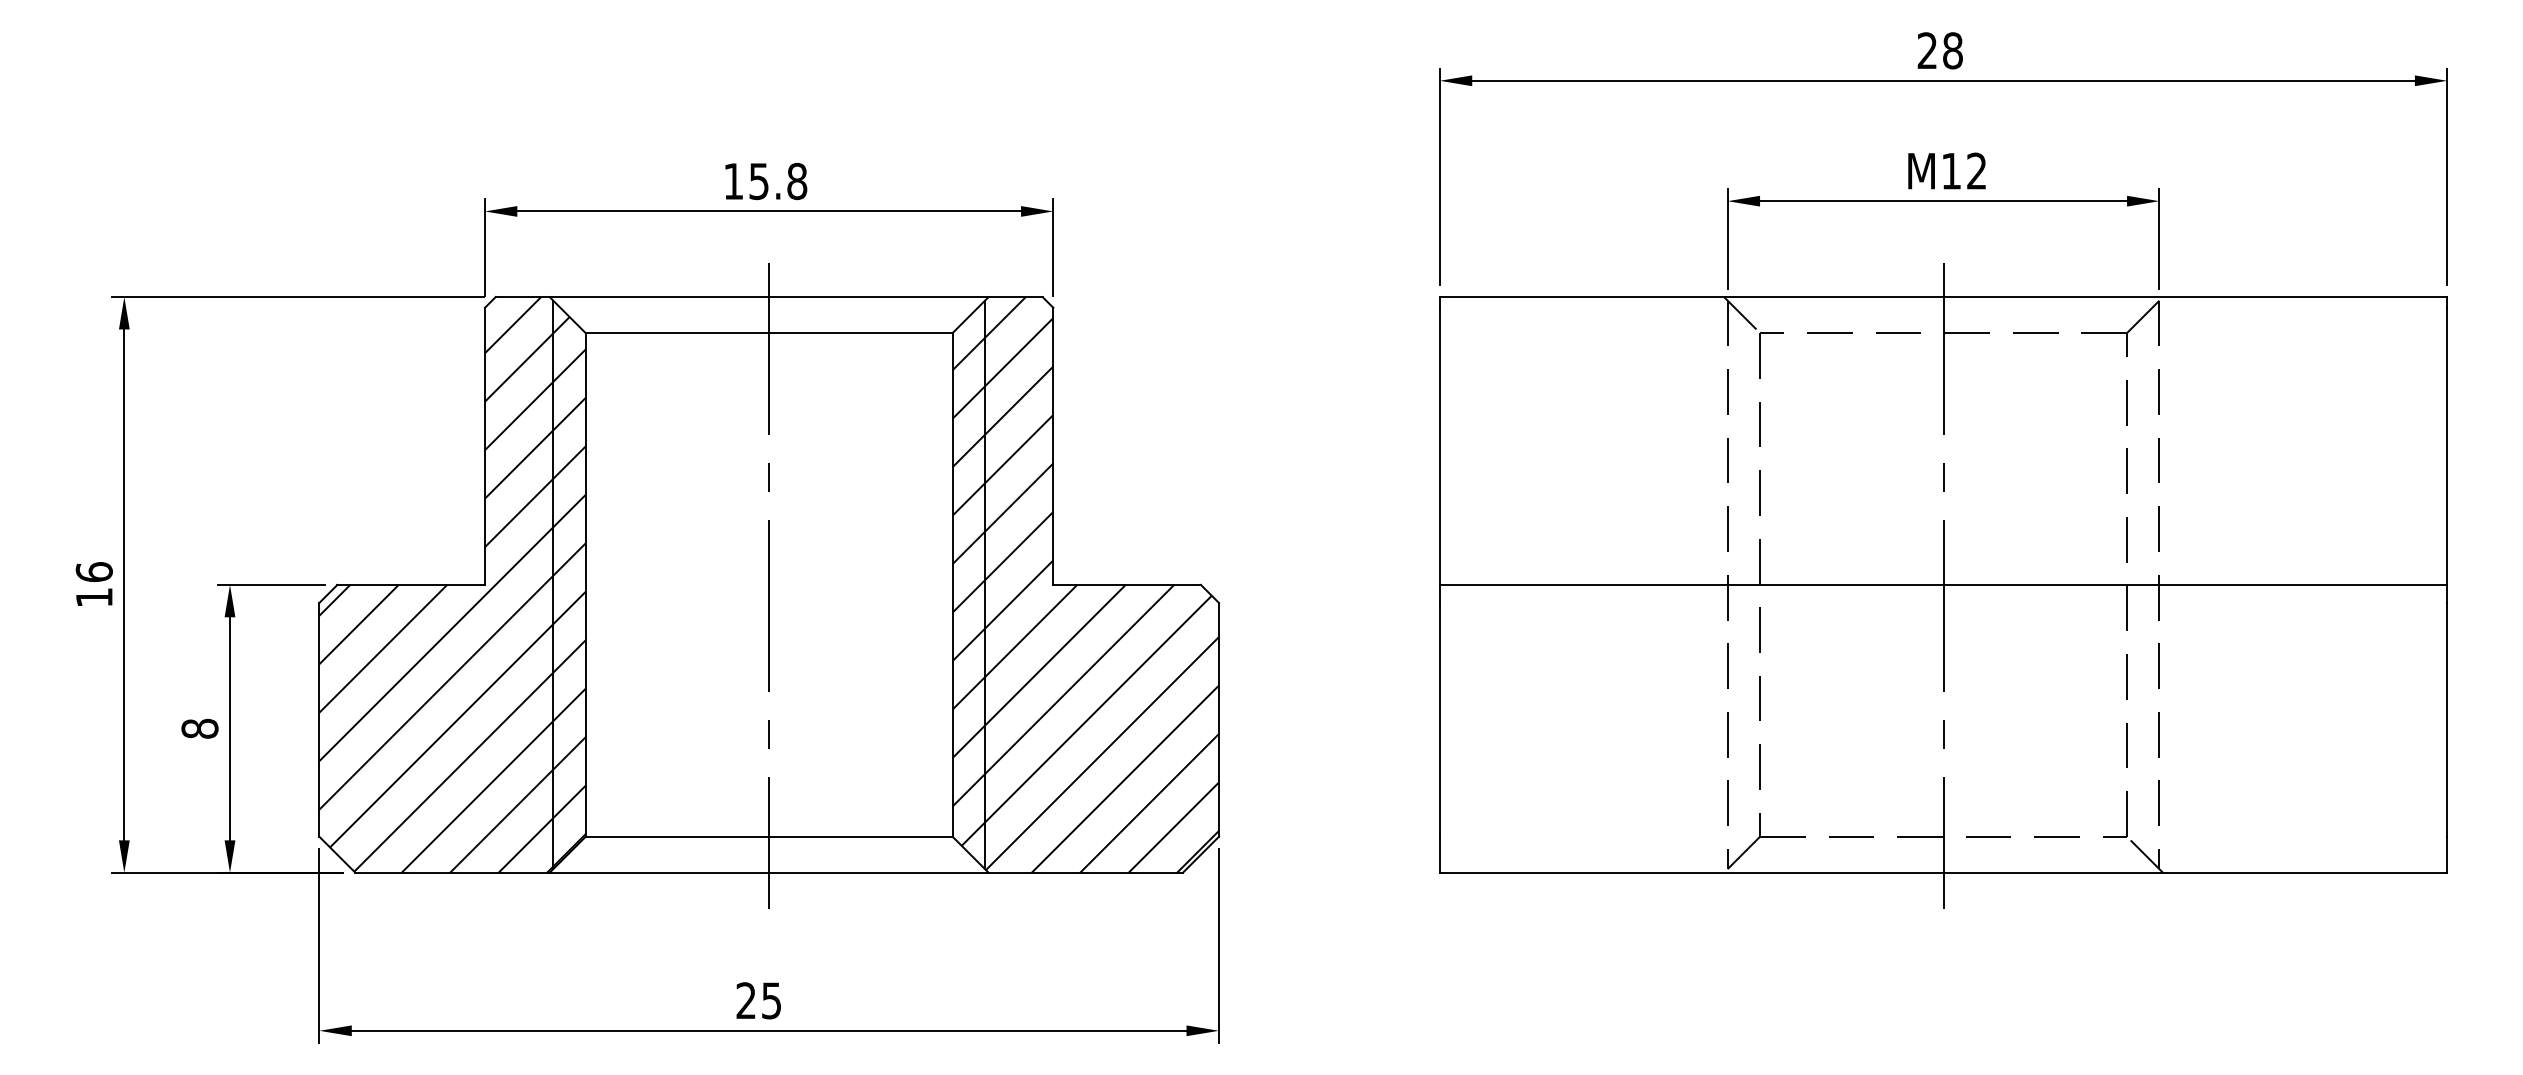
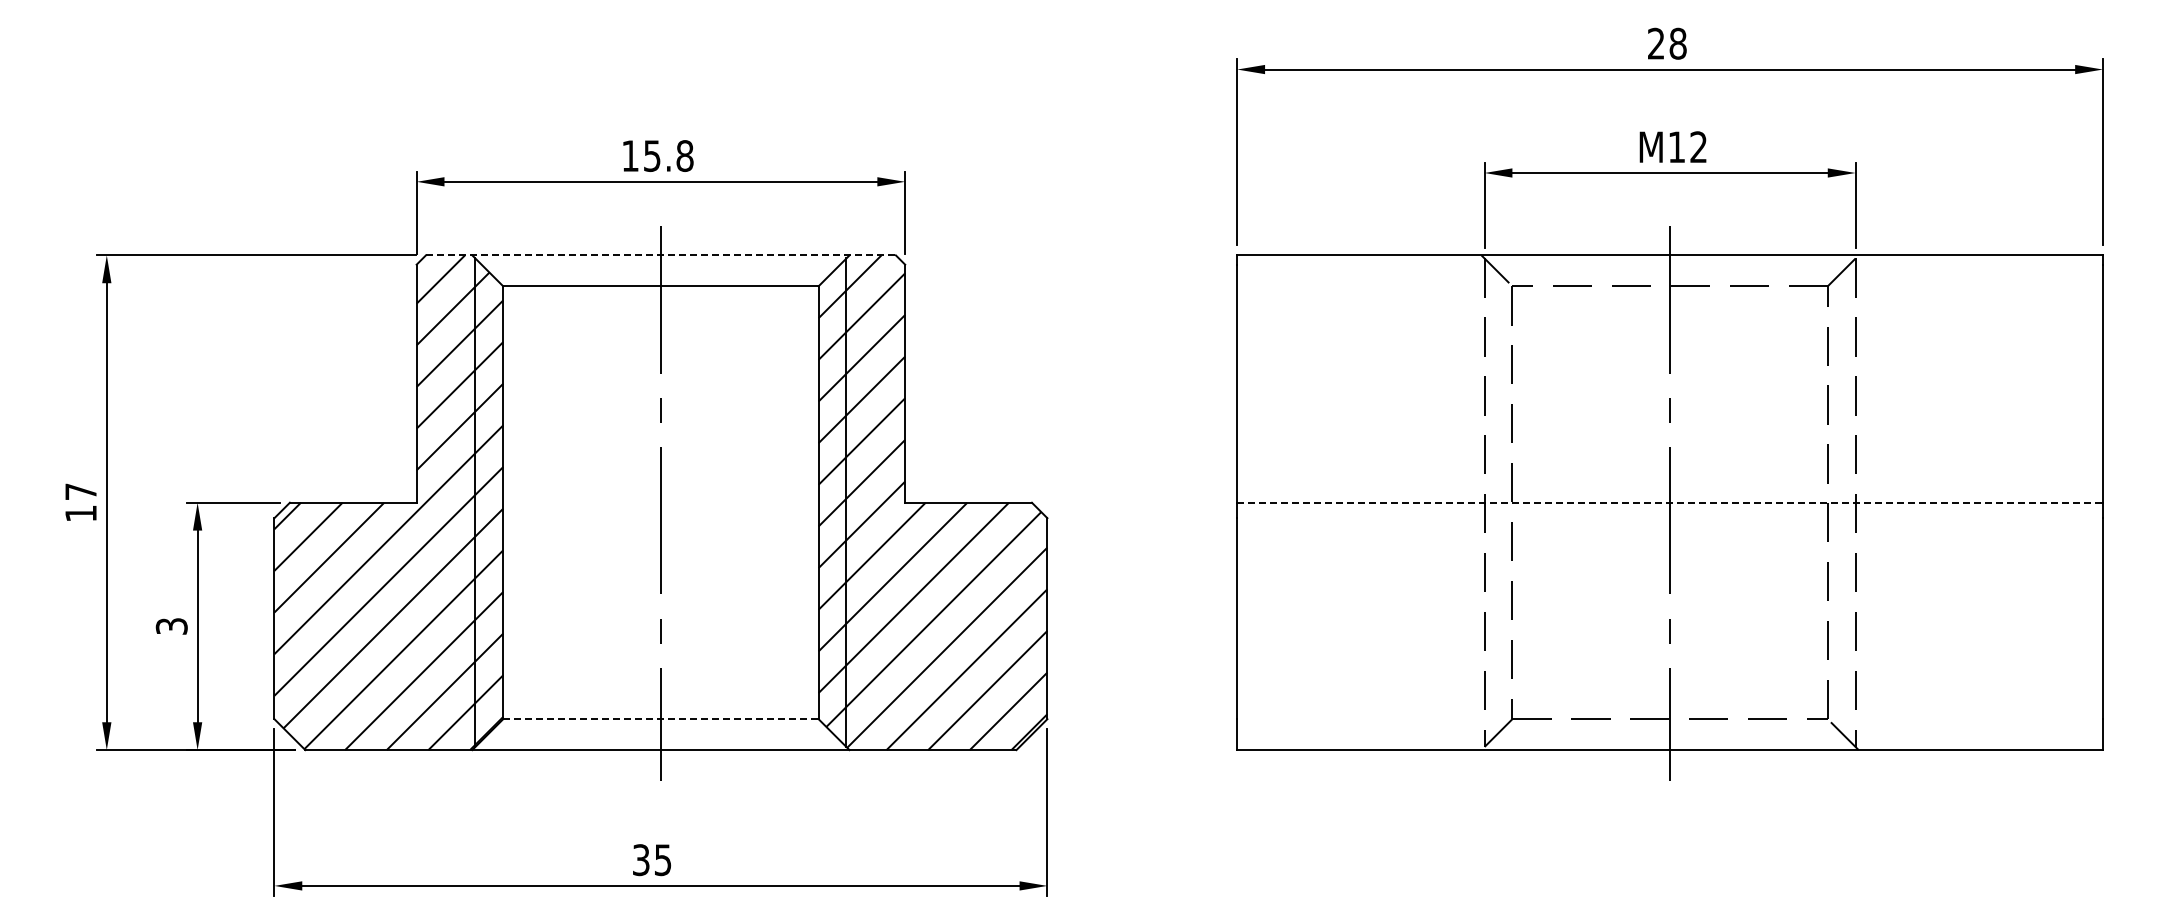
line: (768, 297) -> (660, 255), solid -> dashed
text: (94, 571) -> (81, 491), 16 -> 17
line: (1944, 584) -> (1670, 502), solid -> dashed
text: (199, 727) -> (171, 625), 8 -> 3
line: (768, 837) -> (660, 719), solid -> dashed
text: (746, 1001) -> (641, 860), 25 -> 35

